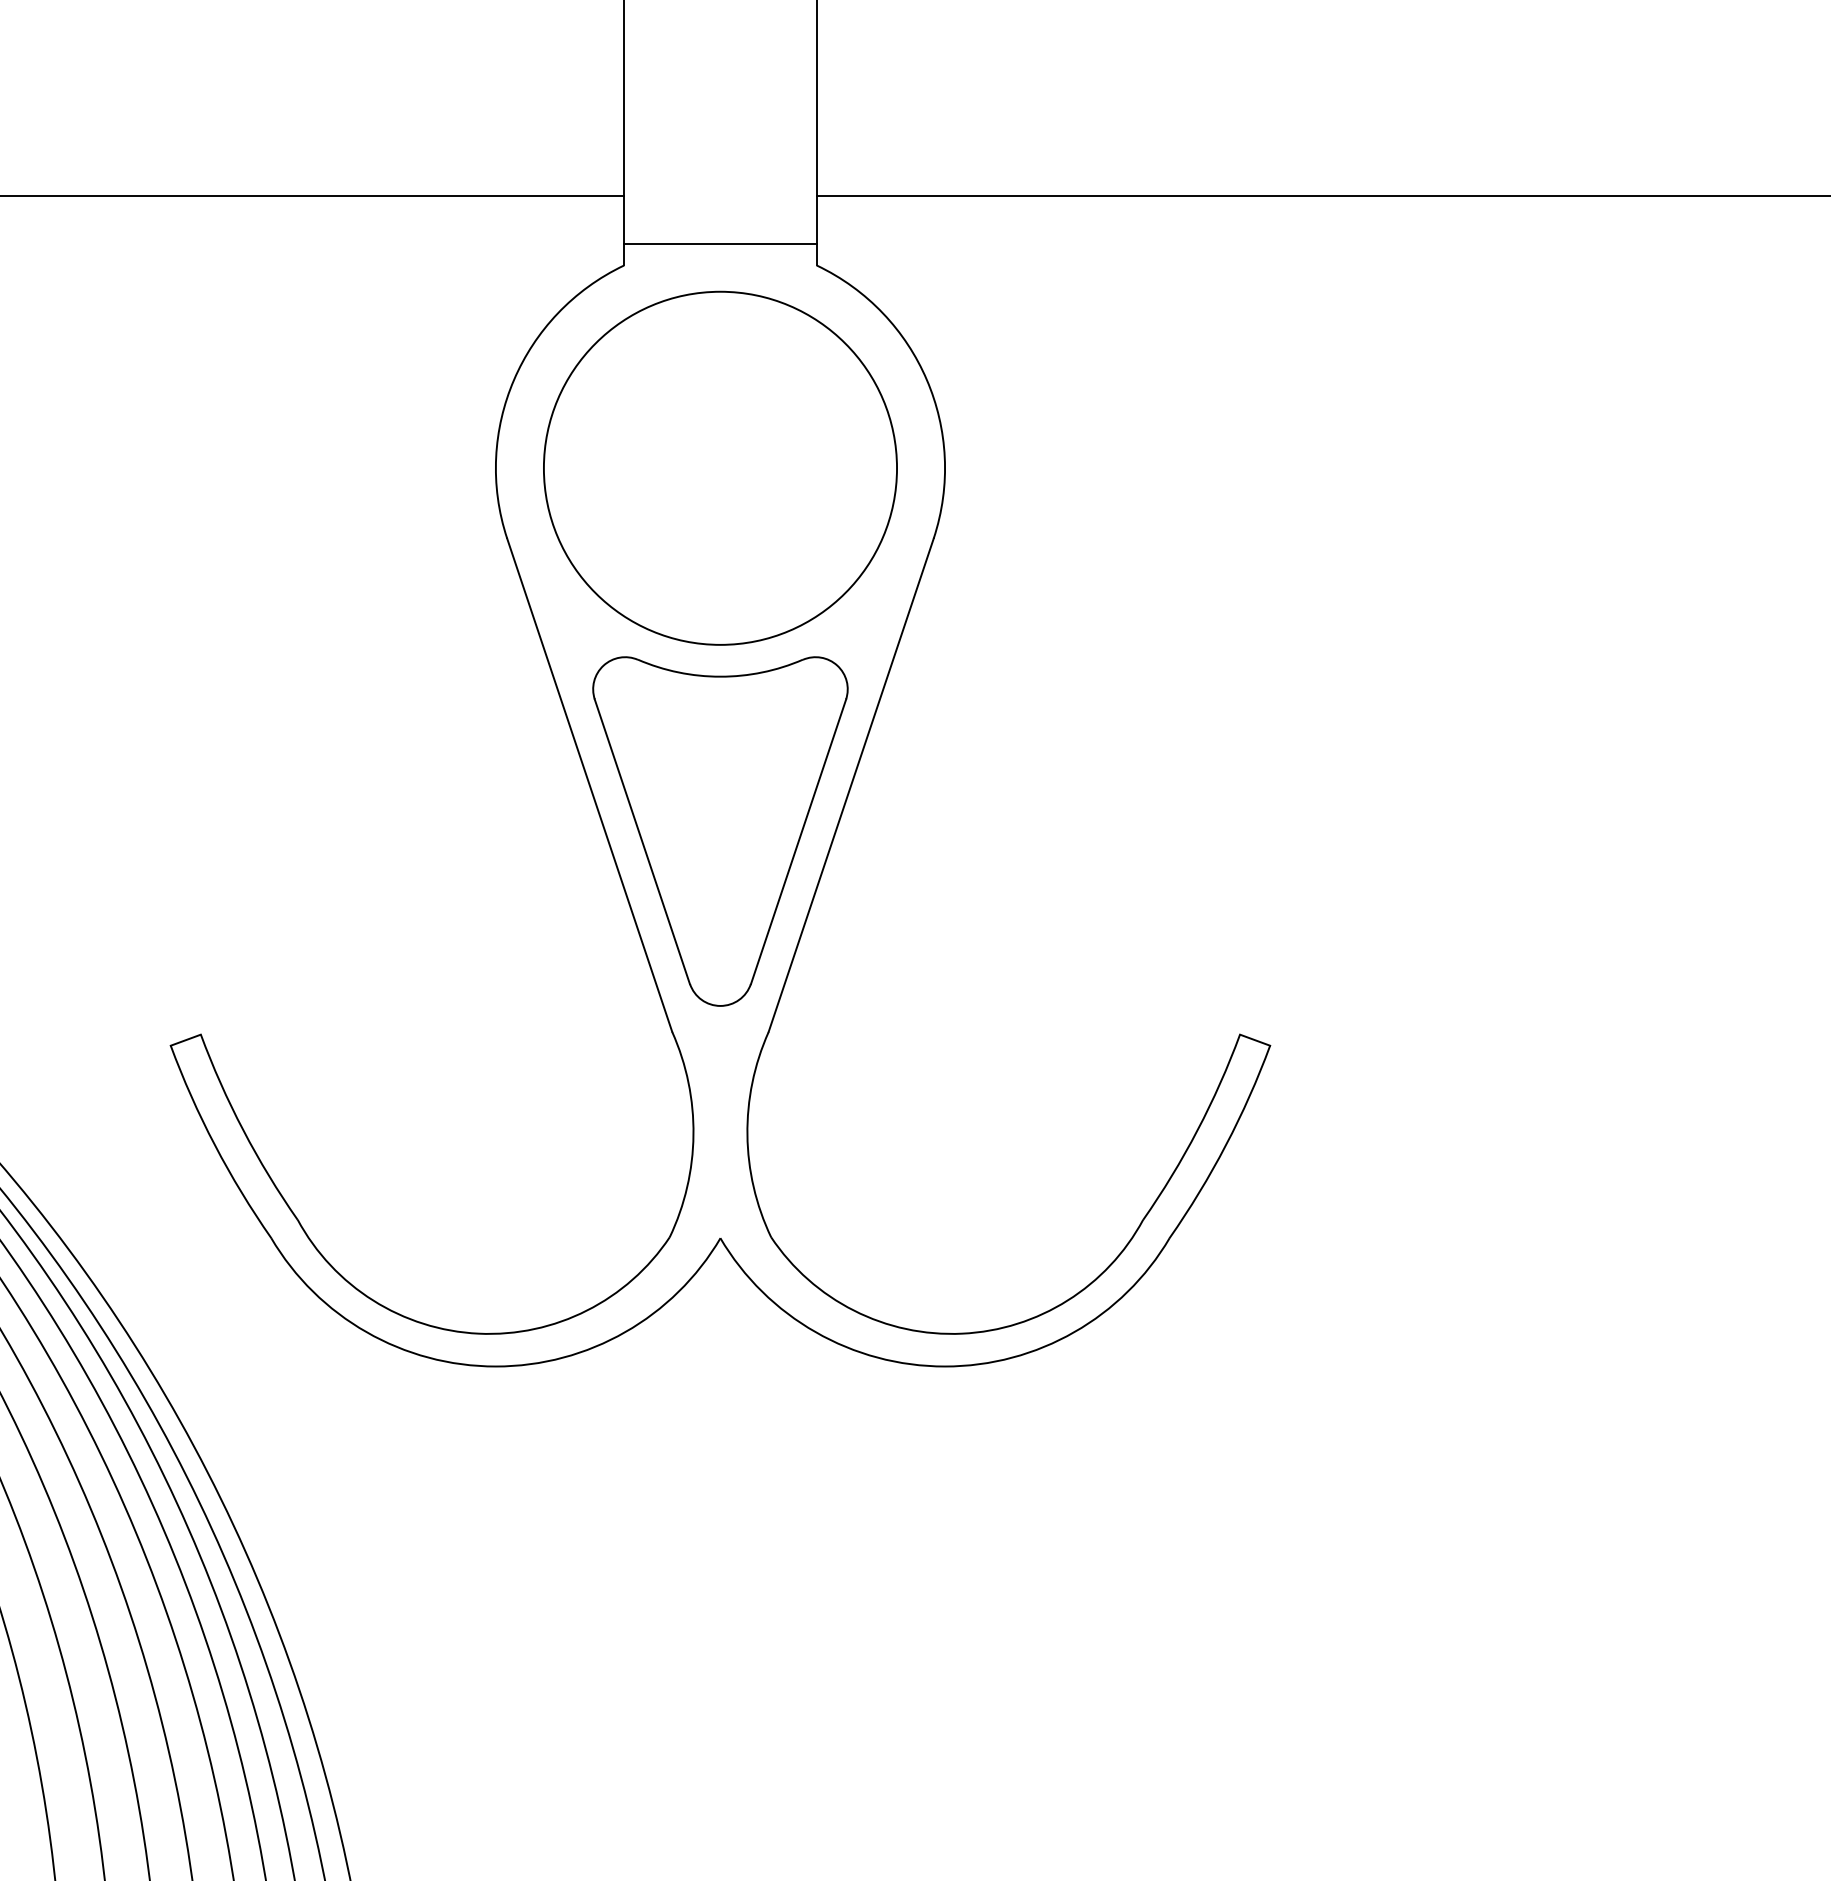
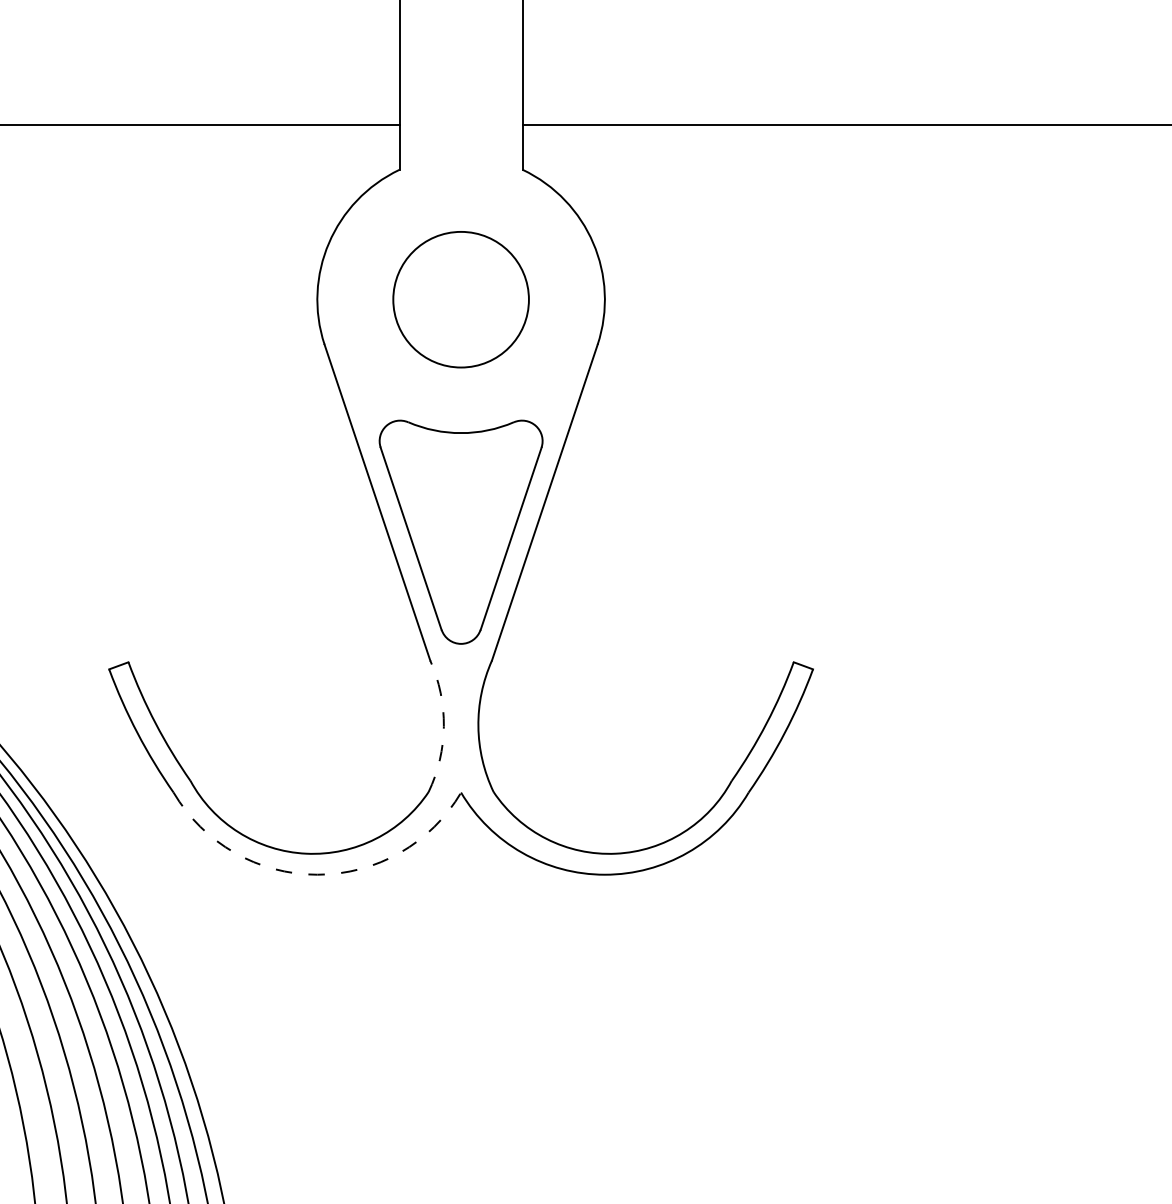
line: (719, 243) -> (460, 155), removed
circle: (721, 467) -> (461, 299), size x0.6
arc: (692, 1134) -> (443, 726), solid -> dashed
arc: (496, 1366) -> (317, 874), solid -> dashed

